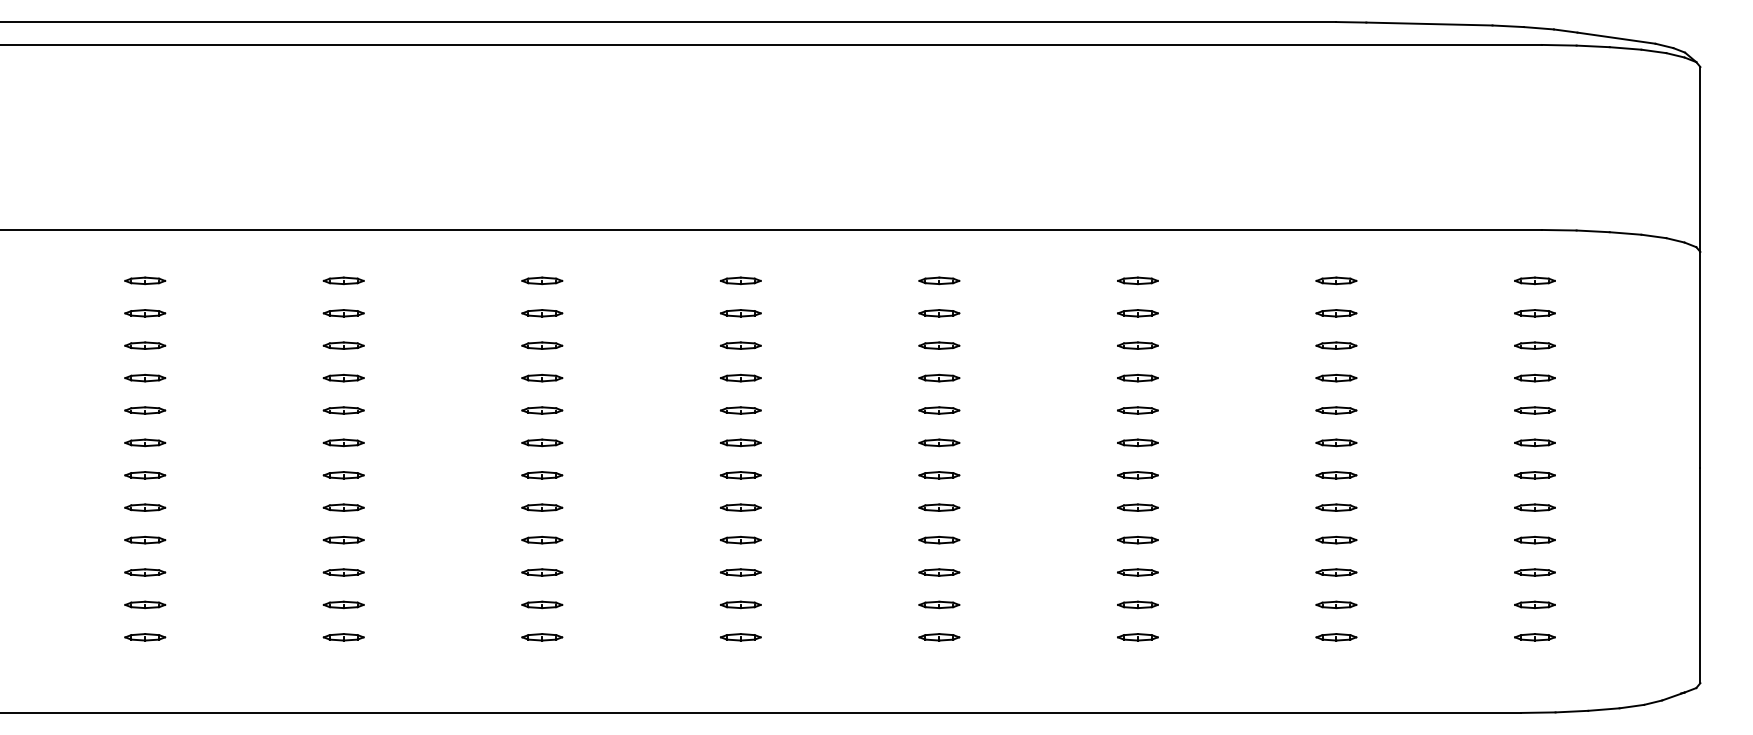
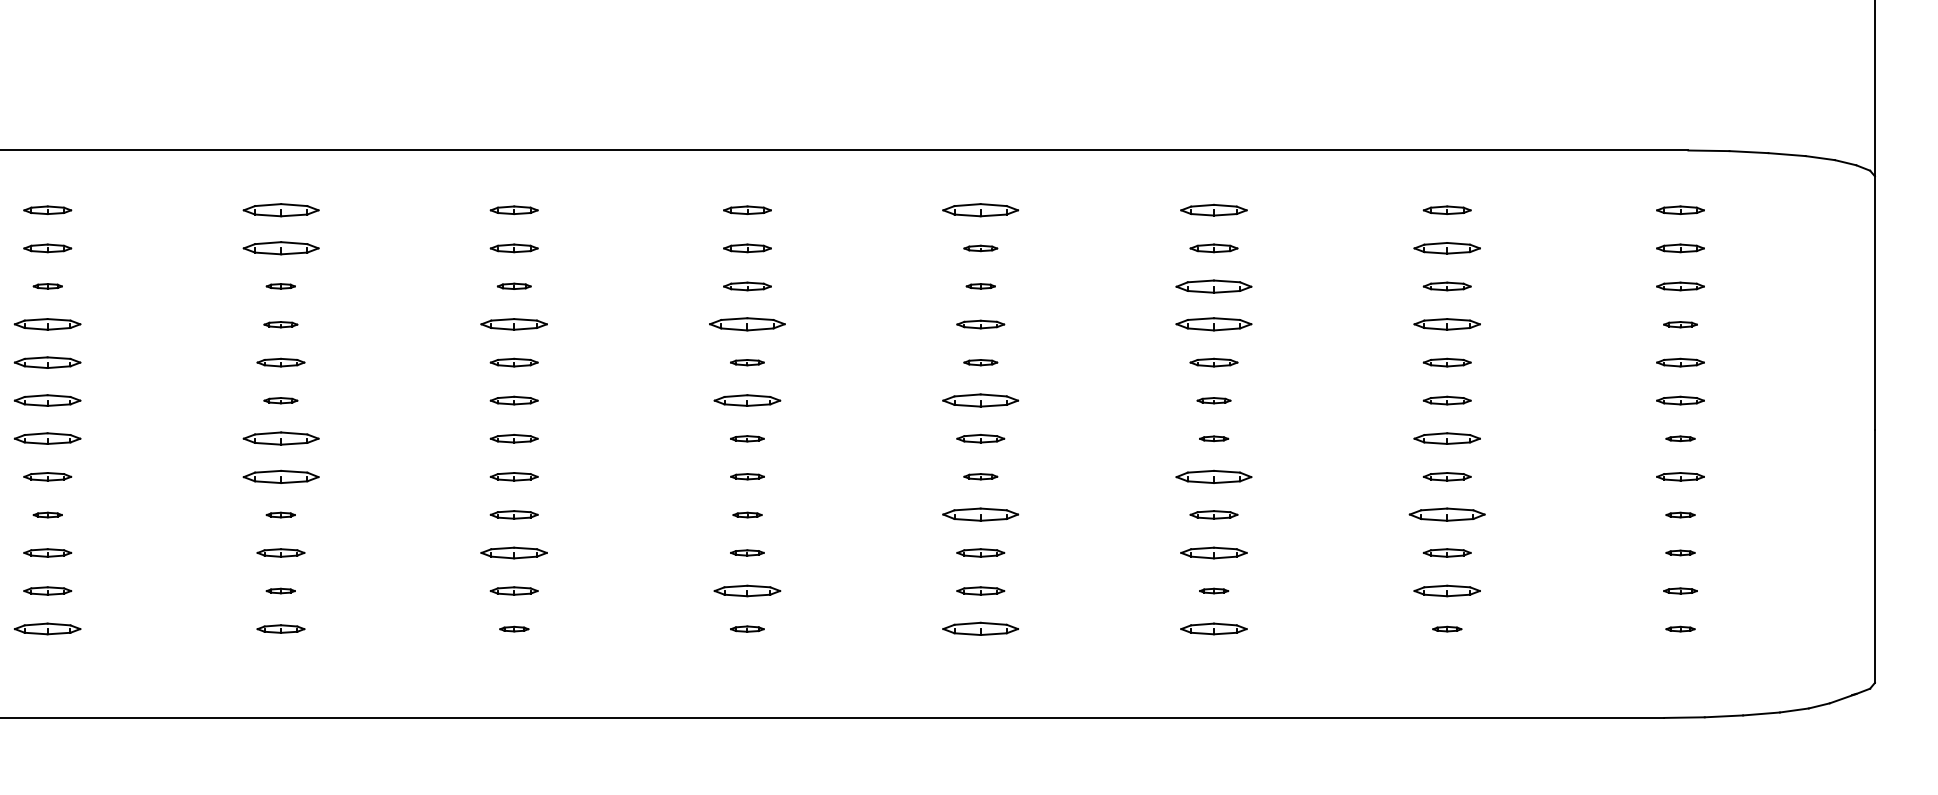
part: (343, 280) -> (280, 209), size x1.6
part: (939, 280) -> (980, 209), size x1.6
part: (1137, 280) -> (1213, 209), size x1.4
part: (343, 313) -> (280, 248), size x1.6
part: (939, 313) -> (980, 248), size x0.7
part: (1336, 313) -> (1447, 248), size x1.4
part: (145, 345) -> (48, 286), size x0.6
part: (343, 345) -> (280, 286), size x0.6
part: (542, 345) -> (514, 286), size x0.7
part: (939, 345) -> (980, 286), size x0.6
part: (1137, 345) -> (1213, 286), size x1.6
part: (145, 378) -> (48, 324), size x1.4
part: (343, 378) -> (280, 324), size x0.7
part: (542, 378) -> (514, 324), size x1.4
part: (740, 378) -> (747, 324), size x1.6
part: (1137, 378) -> (1213, 324), size x1.6
part: (1336, 378) -> (1447, 324), size x1.4
part: (1534, 378) -> (1679, 324), size x0.7
part: (145, 410) -> (48, 362), size x1.4
part: (740, 410) -> (747, 362), size x0.7
part: (939, 410) -> (980, 362), size x0.7
part: (145, 442) -> (48, 400), size x1.4
part: (343, 442) -> (280, 400), size x0.7
part: (740, 442) -> (747, 400), size x1.4
part: (939, 442) -> (980, 400), size x1.6
part: (1137, 442) -> (1213, 400), size x0.7
part: (145, 475) -> (48, 438), size x1.4
part: (343, 475) -> (280, 438), size x1.6
part: (740, 475) -> (747, 438), size x0.7
part: (1137, 475) -> (1213, 438), size x0.6
part: (1336, 475) -> (1447, 438), size x1.4
part: (1534, 475) -> (1679, 438), size x0.6
part: (343, 507) -> (280, 476), size x1.6
part: (740, 507) -> (747, 476), size x0.7
part: (939, 507) -> (980, 476), size x0.7
part: (1137, 507) -> (1213, 476), size x1.6
part: (145, 540) -> (48, 515), size x0.6
part: (343, 540) -> (280, 515), size x0.6
part: (740, 540) -> (747, 515), size x0.6
part: (939, 540) -> (980, 515), size x1.6
part: (1336, 540) -> (1447, 515), size x1.6
part: (1534, 540) -> (1679, 515), size x0.6
part: (542, 572) -> (514, 552), size x1.4
part: (740, 572) -> (747, 552), size x0.7
part: (1137, 572) -> (1213, 552), size x1.4
part: (1534, 572) -> (1679, 552), size x0.6
part: (343, 604) -> (280, 590), size x0.6
part: (740, 604) -> (747, 590), size x1.4
part: (1137, 604) -> (1213, 590), size x0.6
part: (1336, 604) -> (1447, 590), size x1.4
part: (1534, 604) -> (1679, 590), size x0.7
part: (145, 637) -> (48, 629), size x1.4
part: (542, 637) -> (514, 629), size x0.6
part: (740, 637) -> (747, 629), size x0.7
part: (939, 637) -> (980, 629), size x1.6
part: (1137, 637) -> (1213, 629), size x1.4
part: (1336, 637) -> (1447, 629), size x0.6
part: (1534, 637) -> (1679, 629), size x0.6

